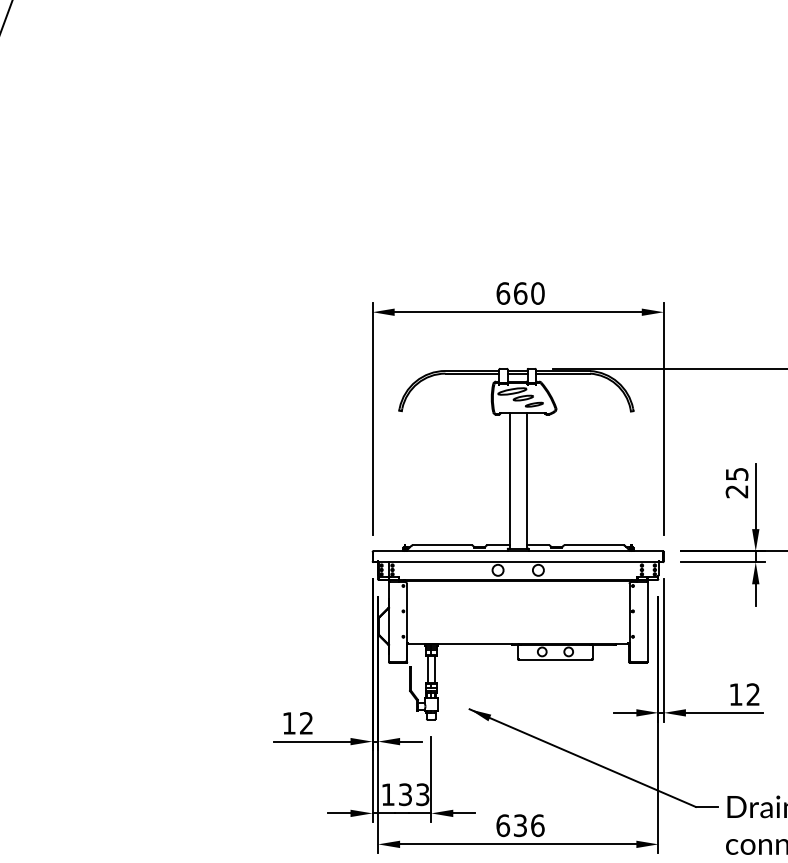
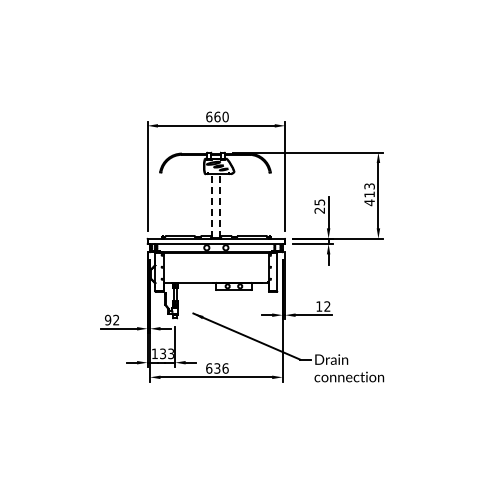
line: (510, 480) -> (212, 205), solid -> dashed
line: (527, 480) -> (220, 205), solid -> dashed
text: (290, 721) -> (108, 319), 12 -> 92

